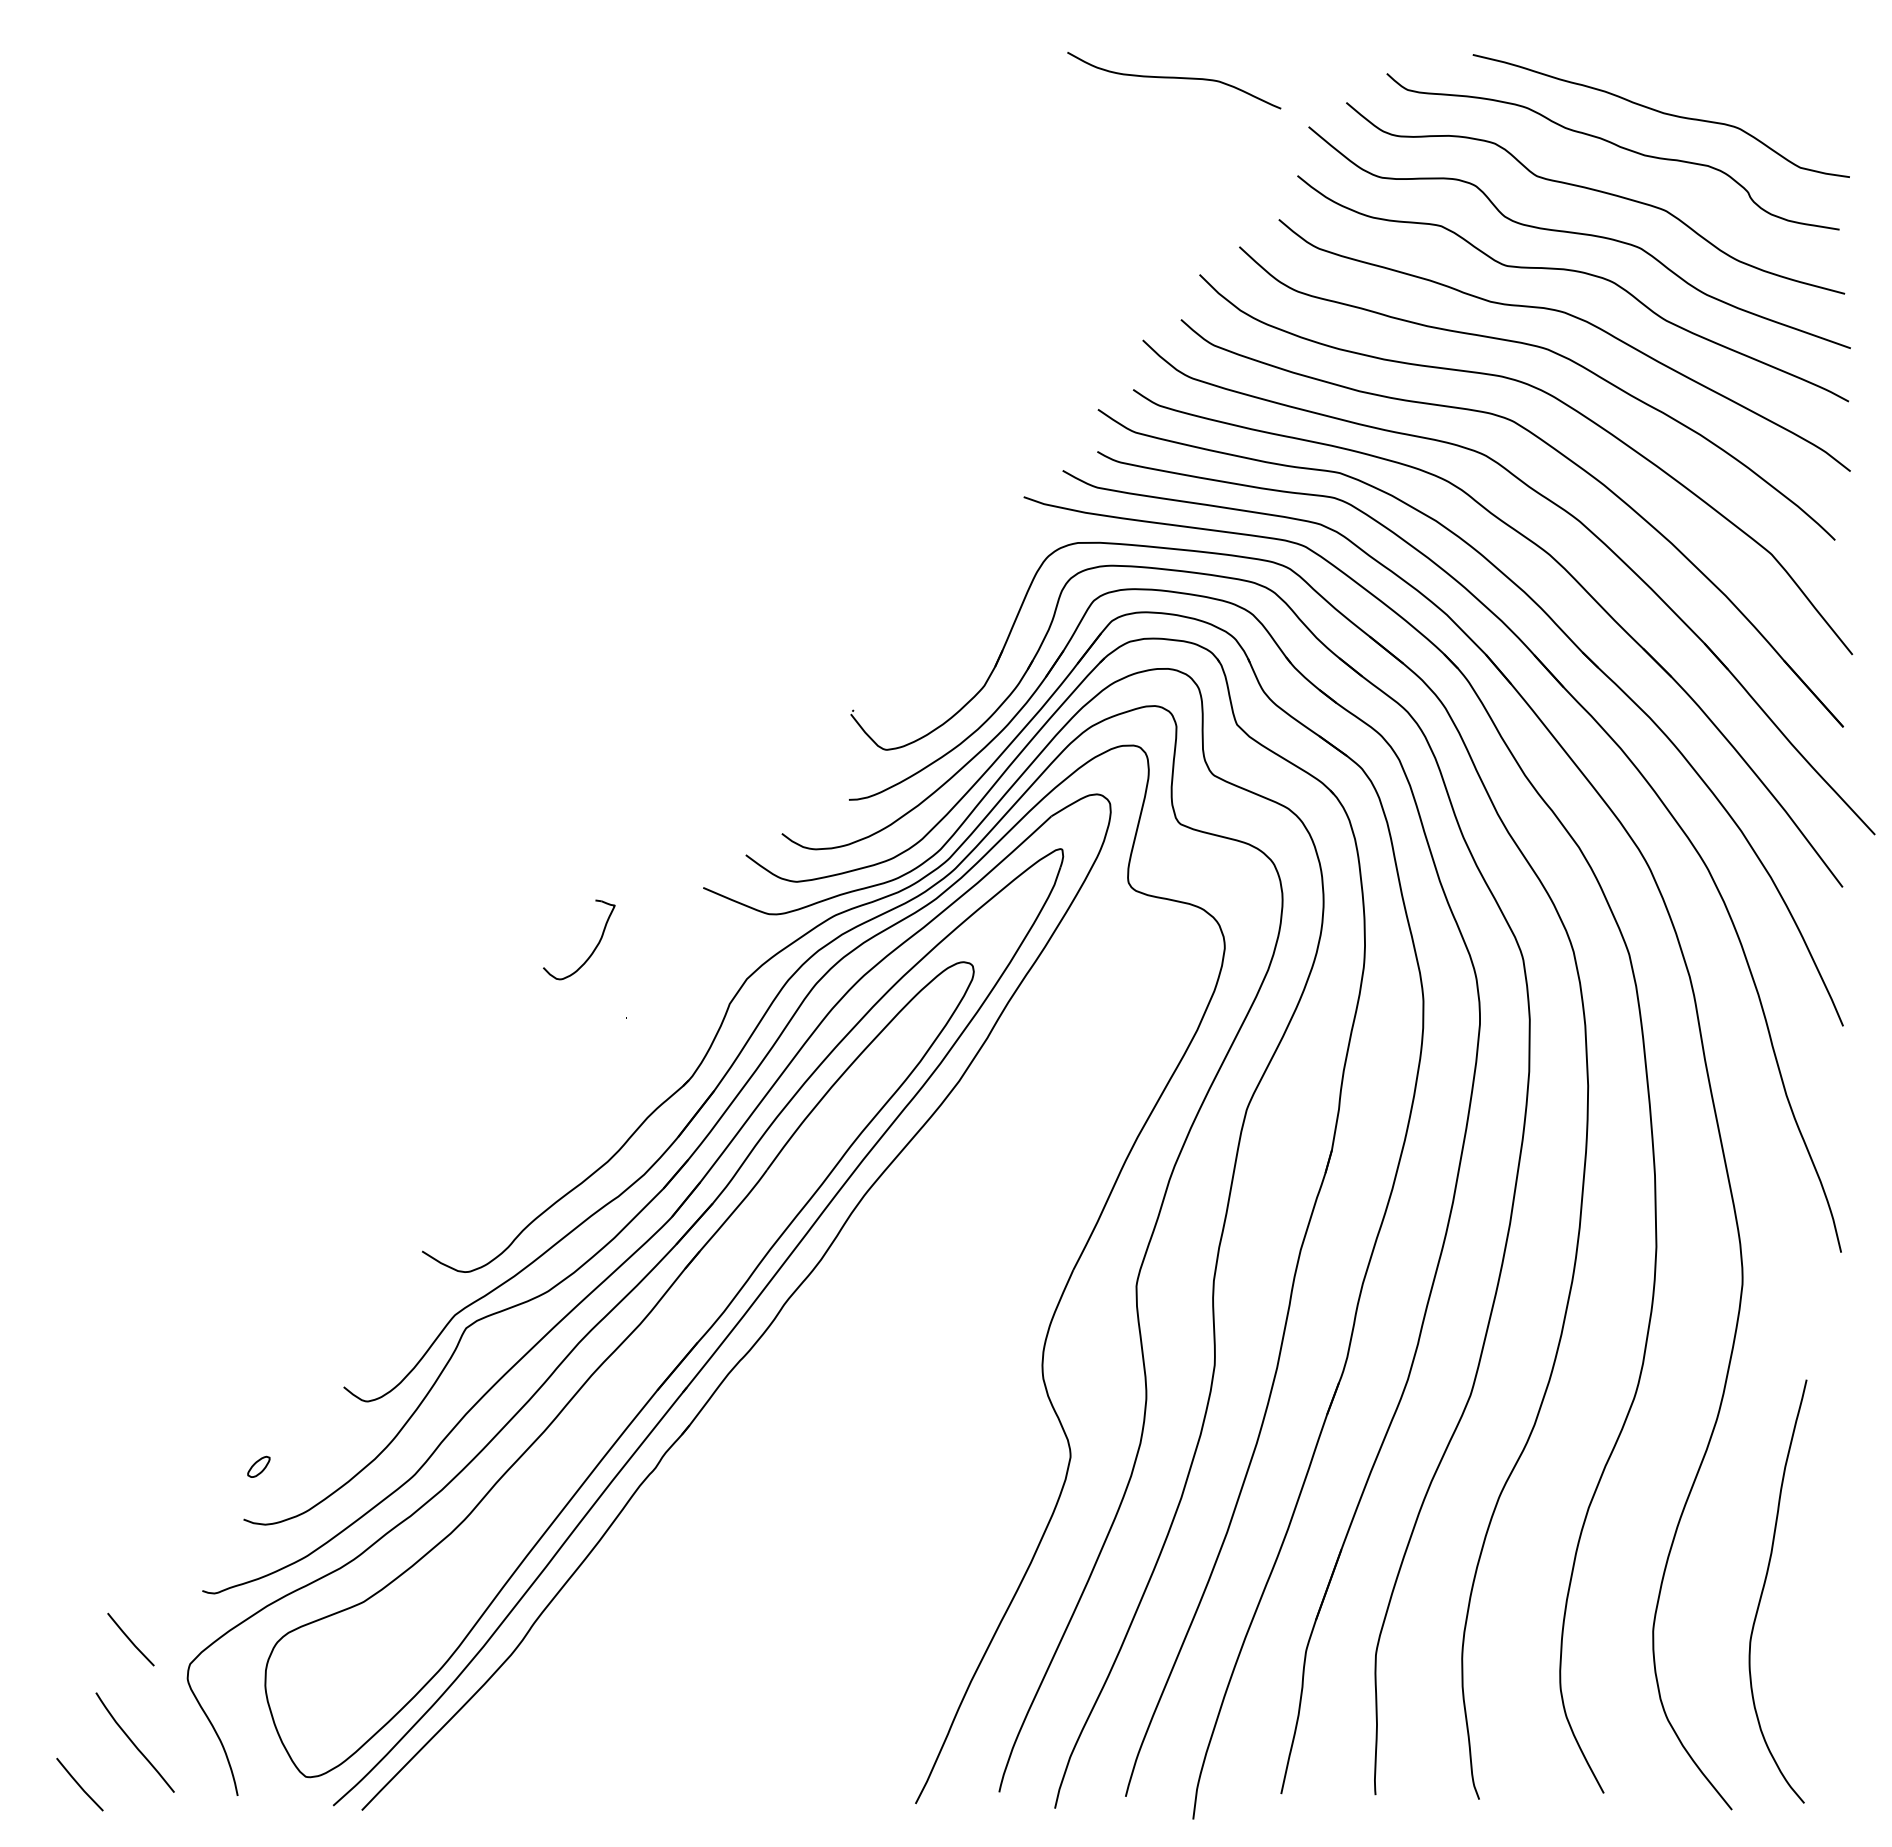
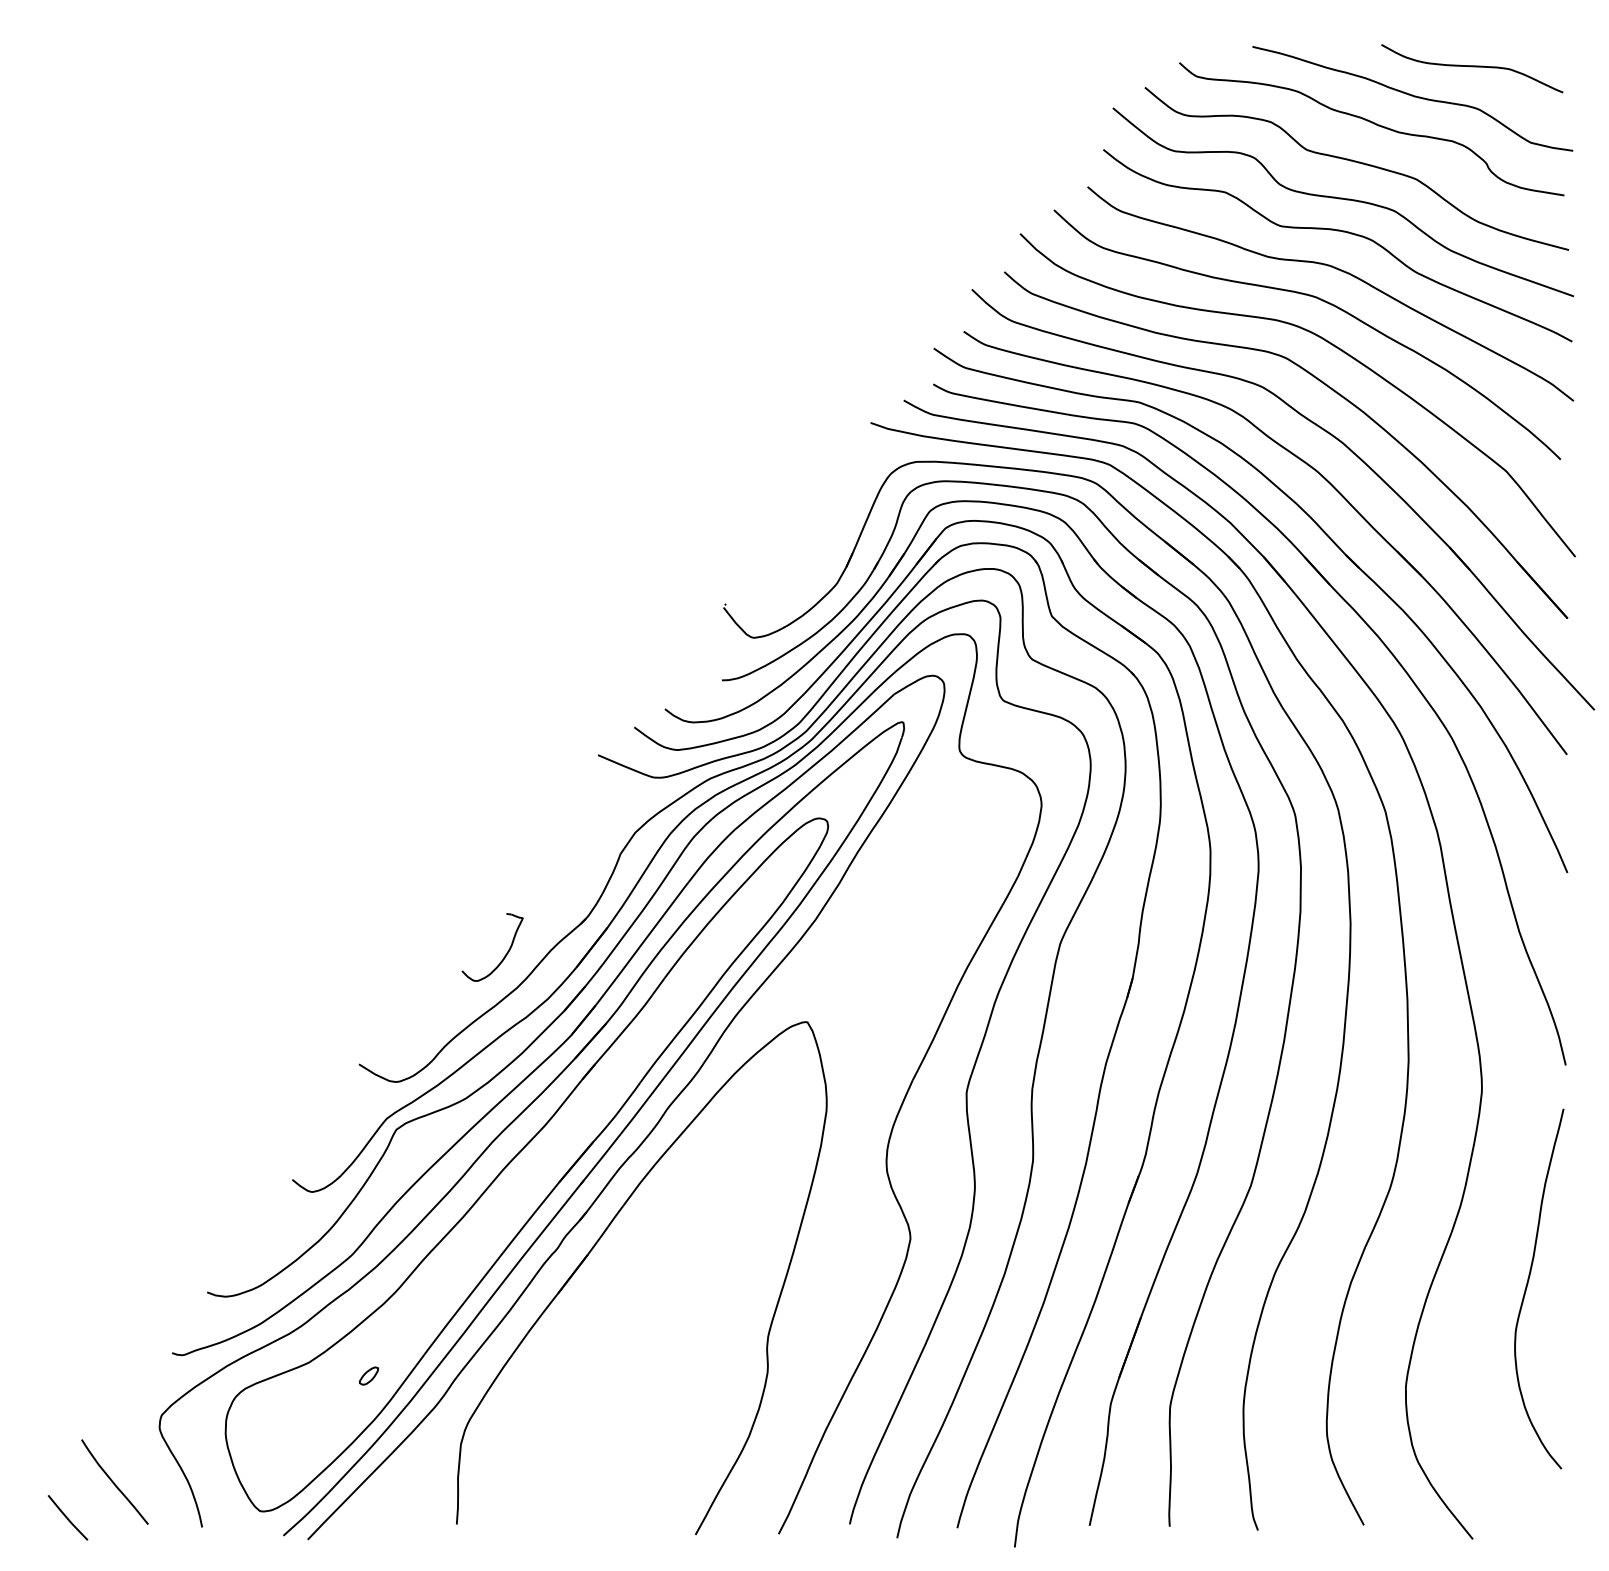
curve: (1174, 78) -> (1472, 66), moved
part: (593, 949) -> (504, 955), moved
part: (701, 1463) -> (596, 1244), added
part: (258, 1466) -> (368, 1375), moved
curve: (1764, 1588) -> (1527, 1286), moved
curve: (130, 1639) -> (110, 1394), removed

